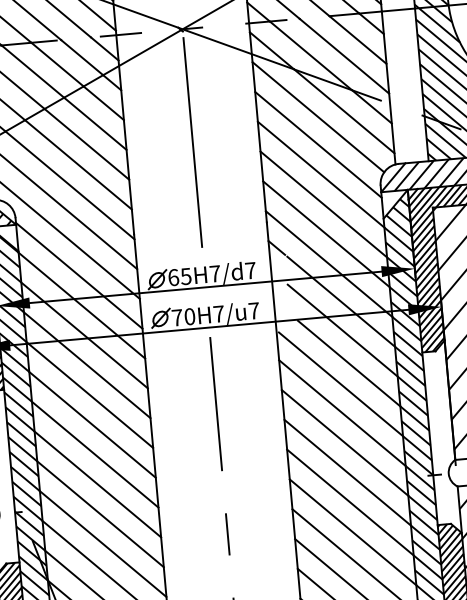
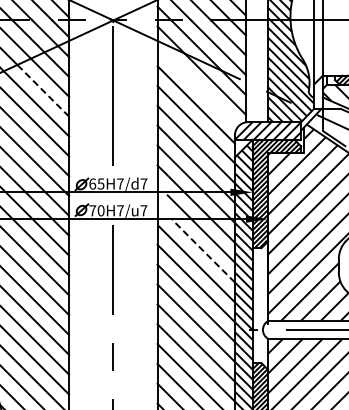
line: (317, 117) -> (197, 86), removed
line: (87, 143) -> (43, 90), solid -> dashed
line: (348, 362) -> (203, 250), solid -> dashed

